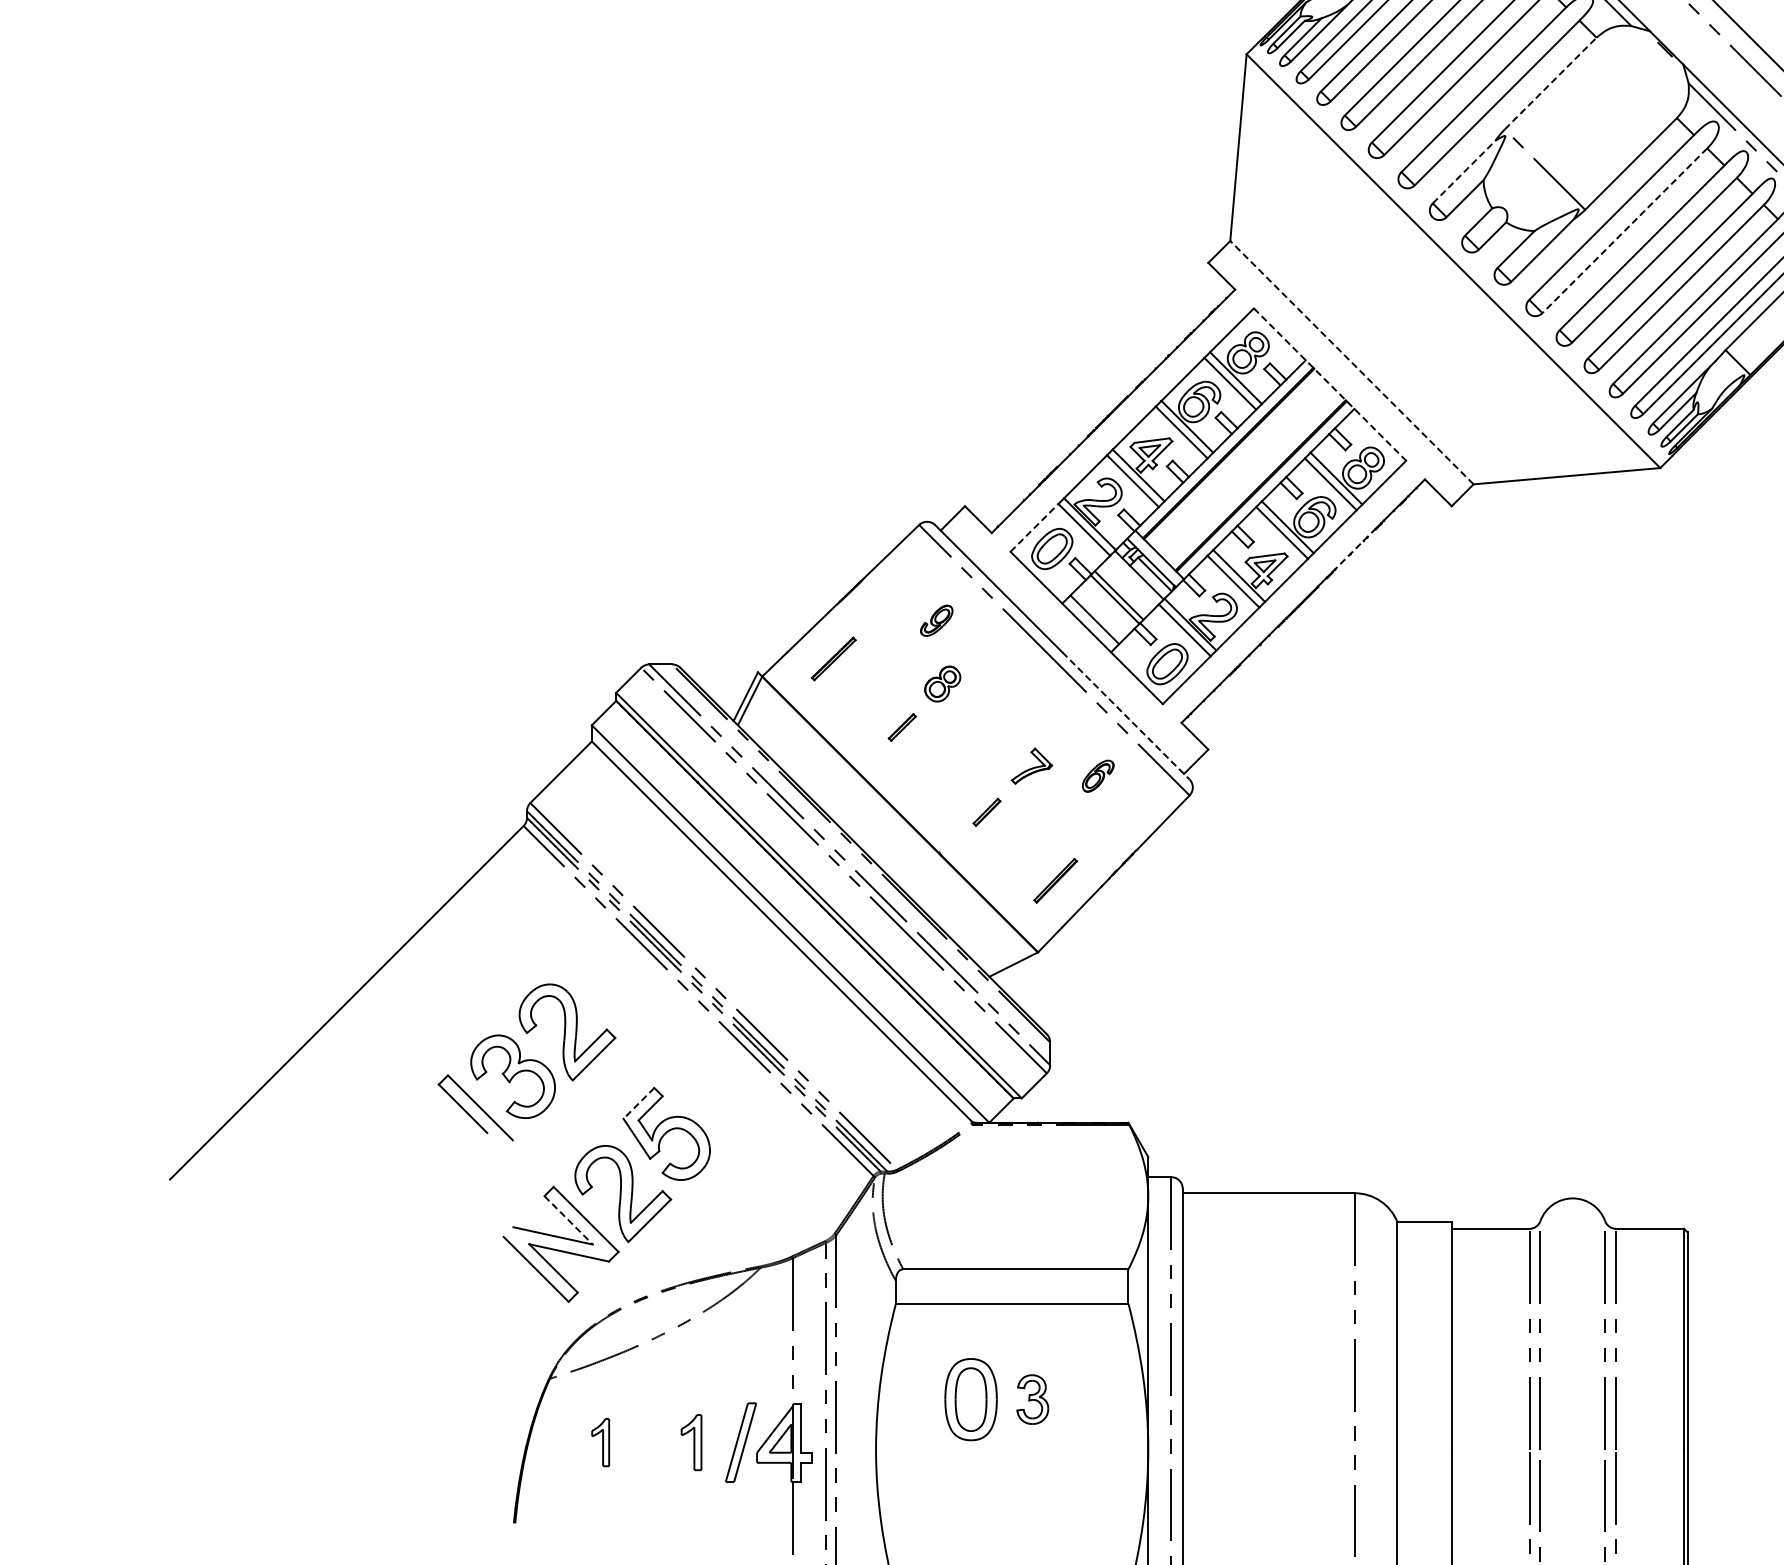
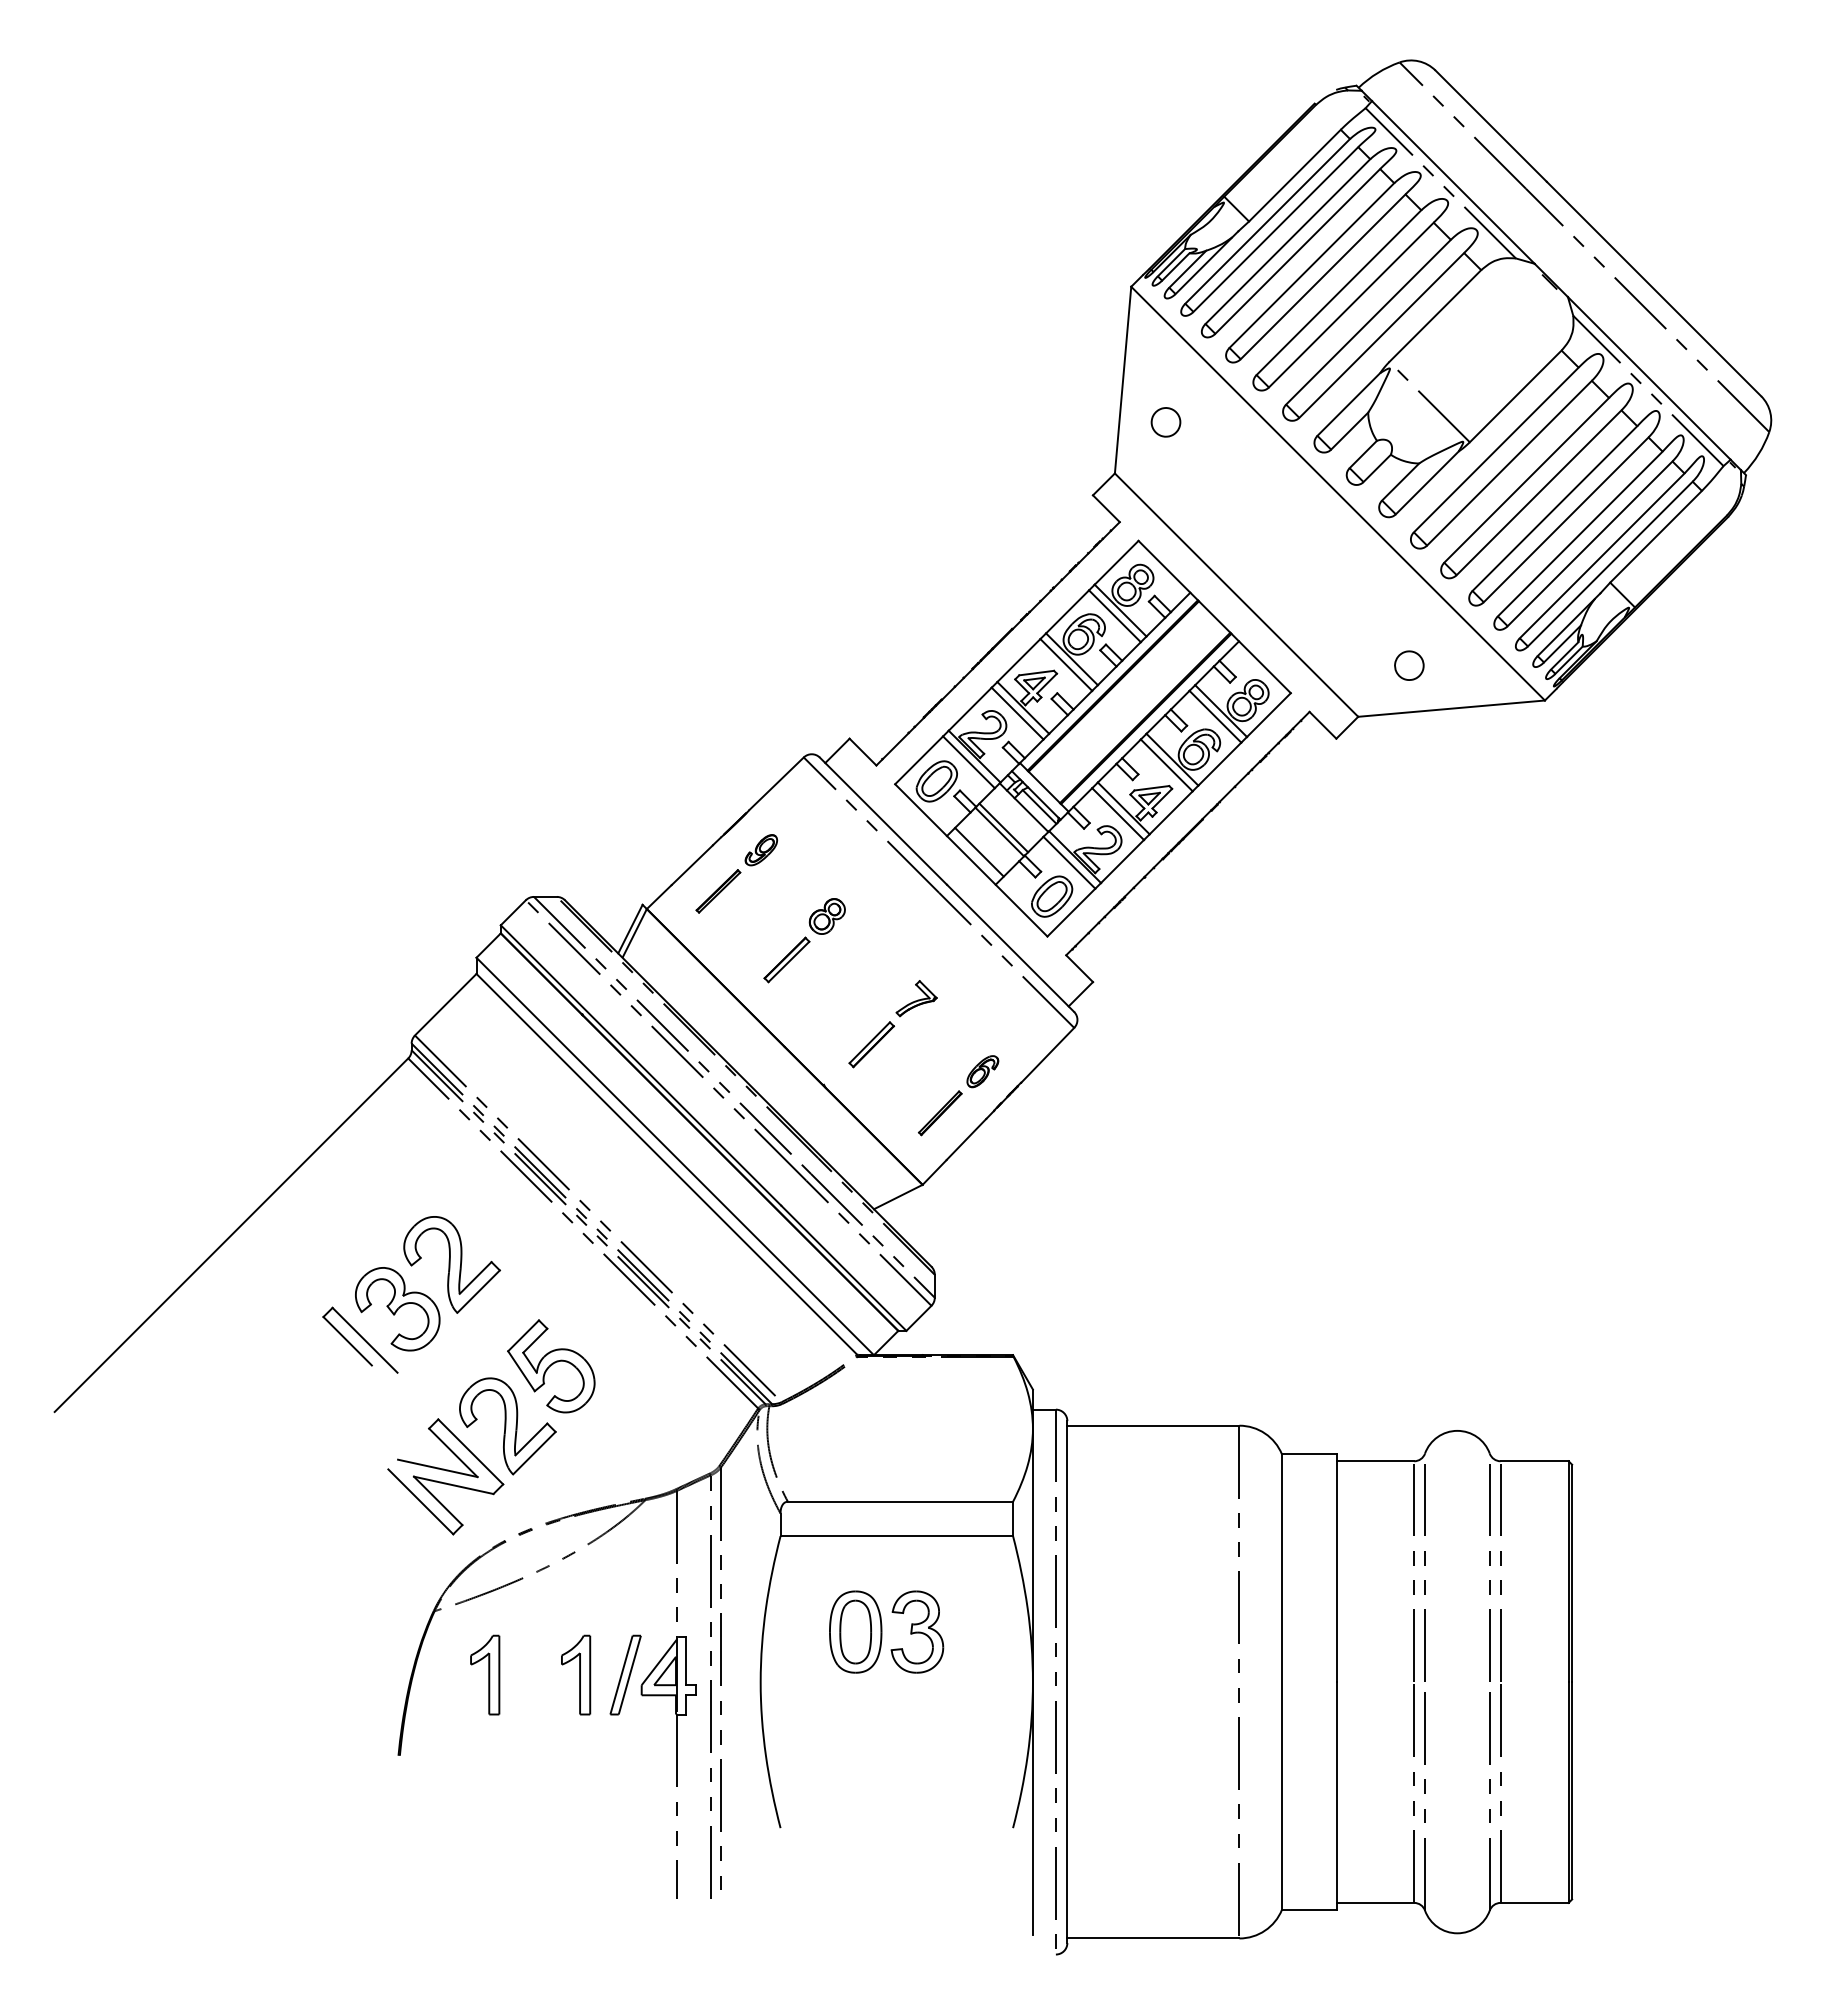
line: (1550, 84) -> (1435, 316), dashed -> solid
line: (1464, 172) -> (1349, 404), dashed -> solid
part: (1280, 190) -> (1165, 422), added
line: (1624, 231) -> (1509, 463), dashed -> solid
line: (1351, 362) -> (1236, 594), dashed -> solid
line: (1329, 385) -> (1214, 617), dashed -> solid
part: (1524, 433) -> (1409, 665), added
line: (1034, 528) -> (919, 760), dashed -> solid
line: (1353, 550) -> (1238, 782), dashed -> solid
part: (936, 621) -> (761, 850), moved
line: (1125, 716) -> (1010, 948), dashed -> solid
part: (901, 727) -> (786, 959), size x1.67
part: (1097, 776) -> (982, 1071), moved
part: (986, 812) -> (871, 1044), size x1.67
line: (638, 1103) -> (523, 1335), dashed -> solid
line: (568, 1221) -> (453, 1453), dashed -> solid
part: (1032, 1399) -> (917, 1631), size x1.67
part: (600, 1442) -> (485, 1674), size x1.67
part: (691, 1442) -> (576, 1674), size x1.43

